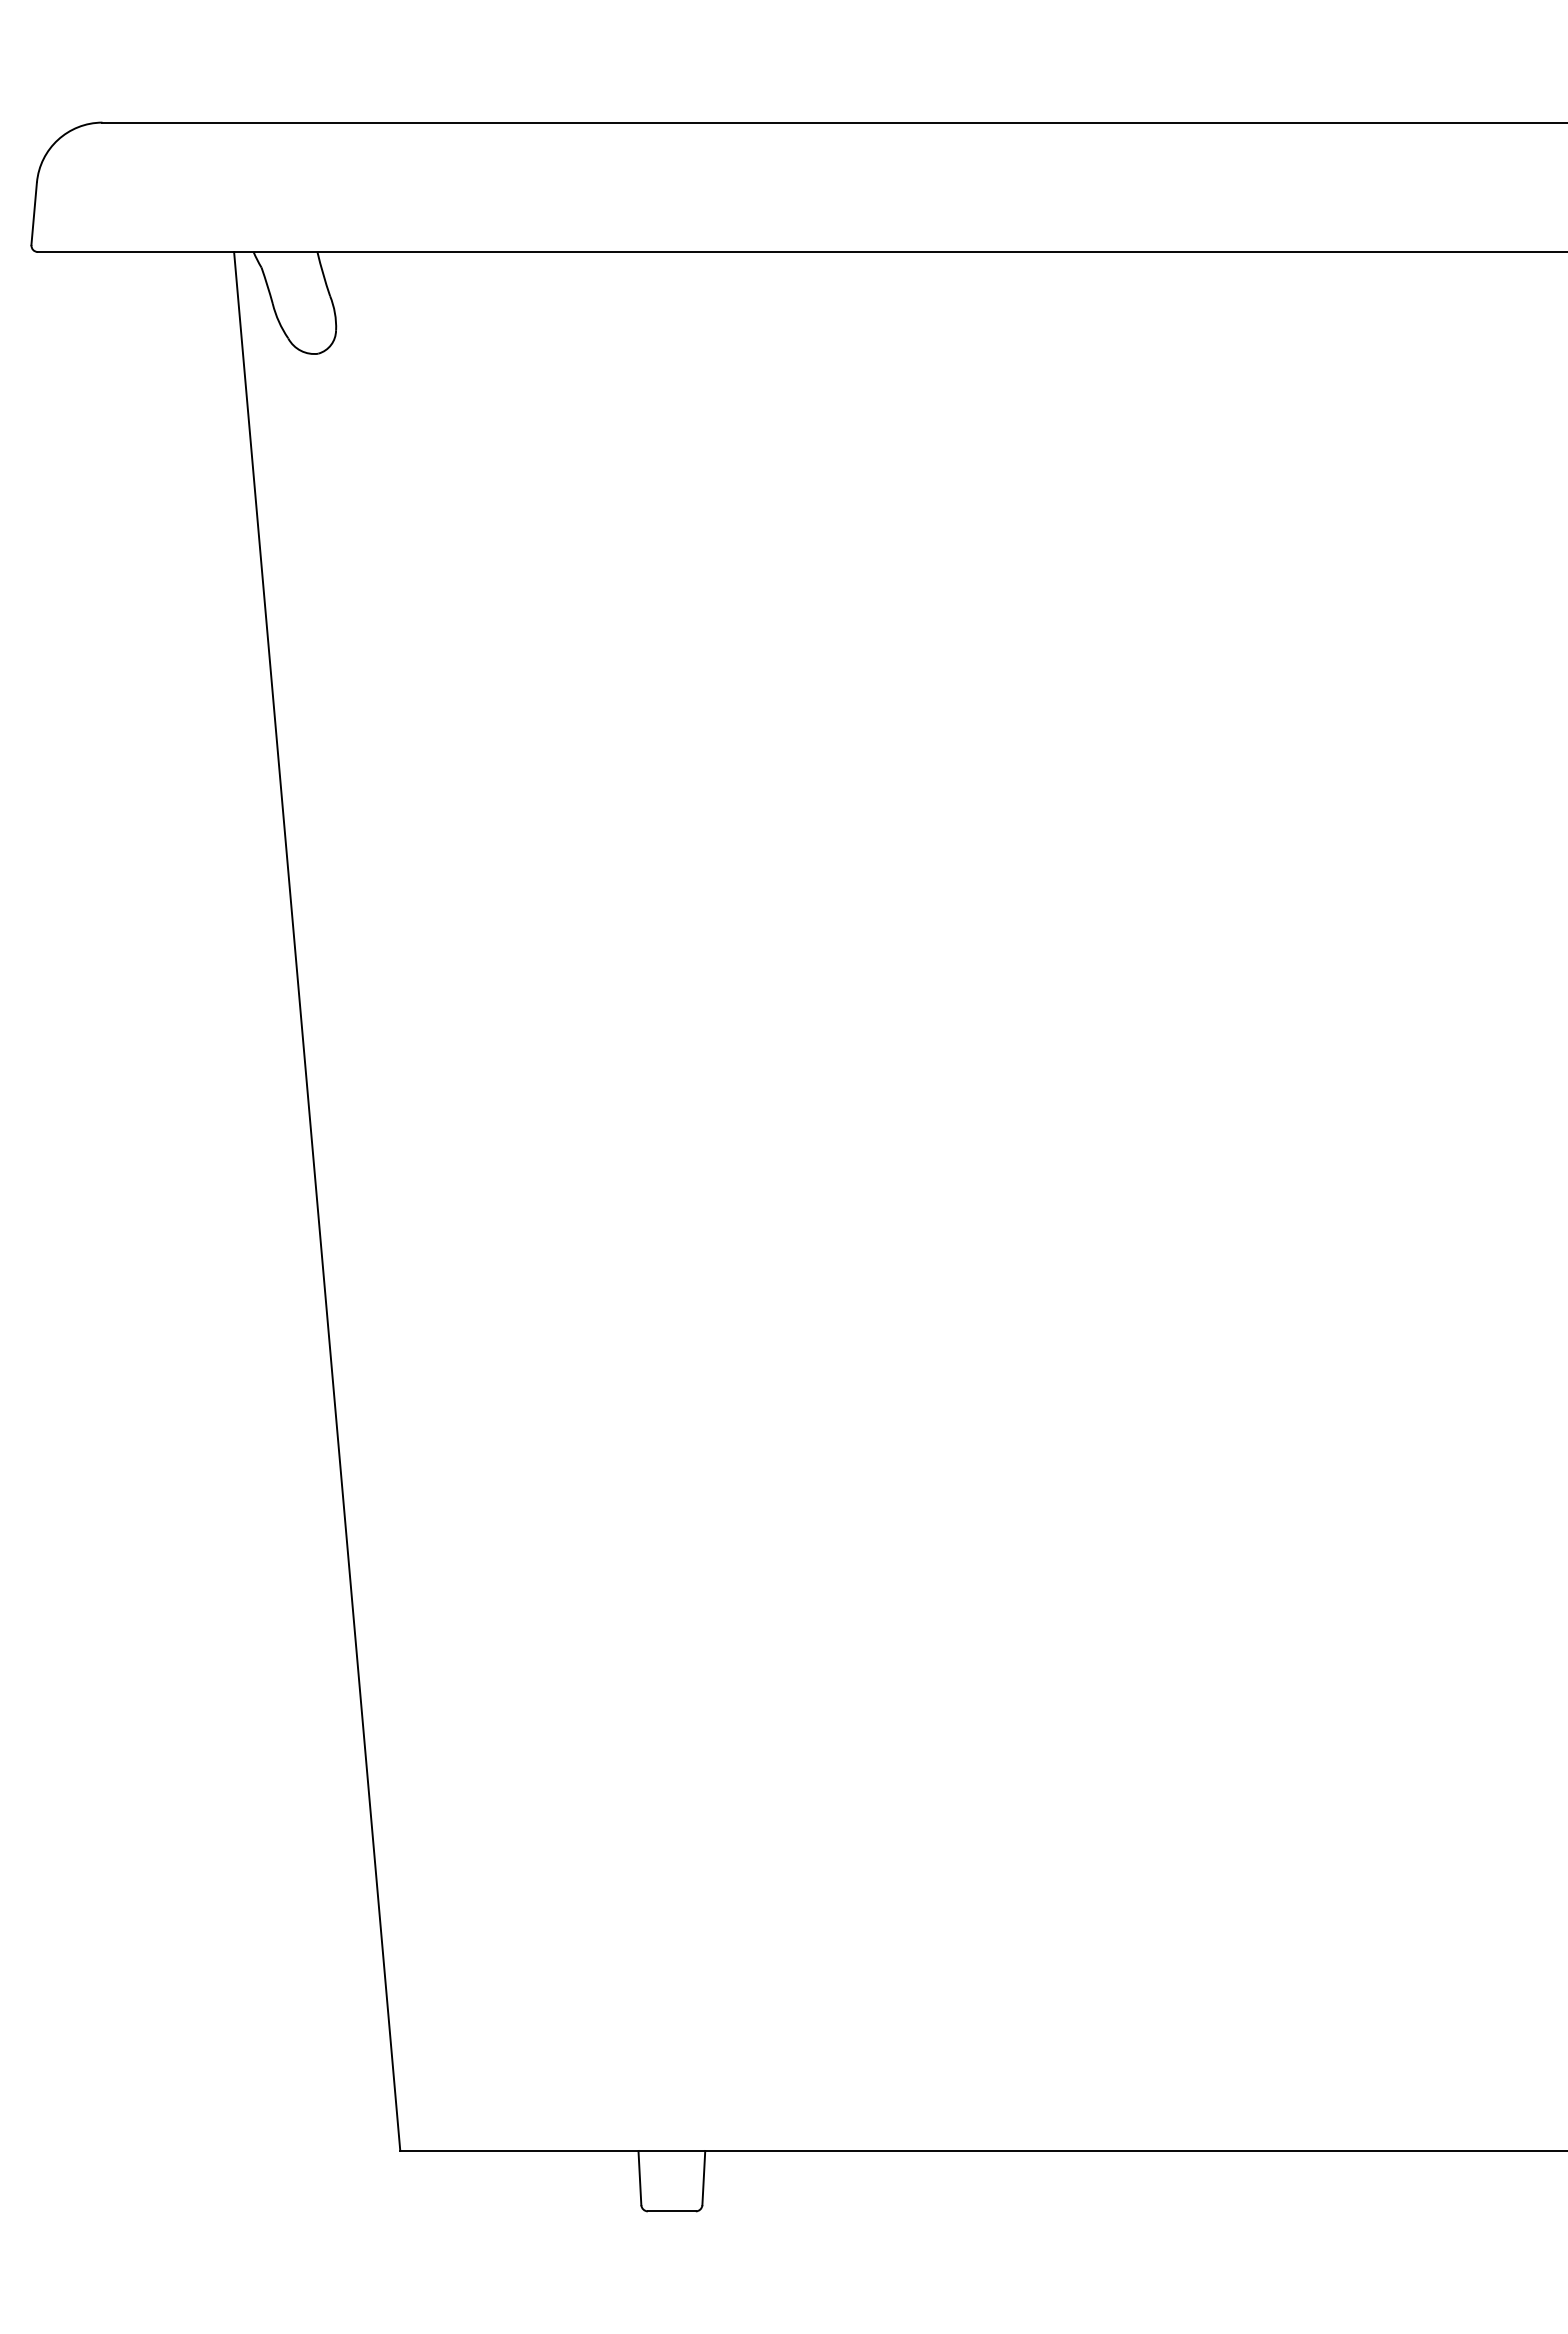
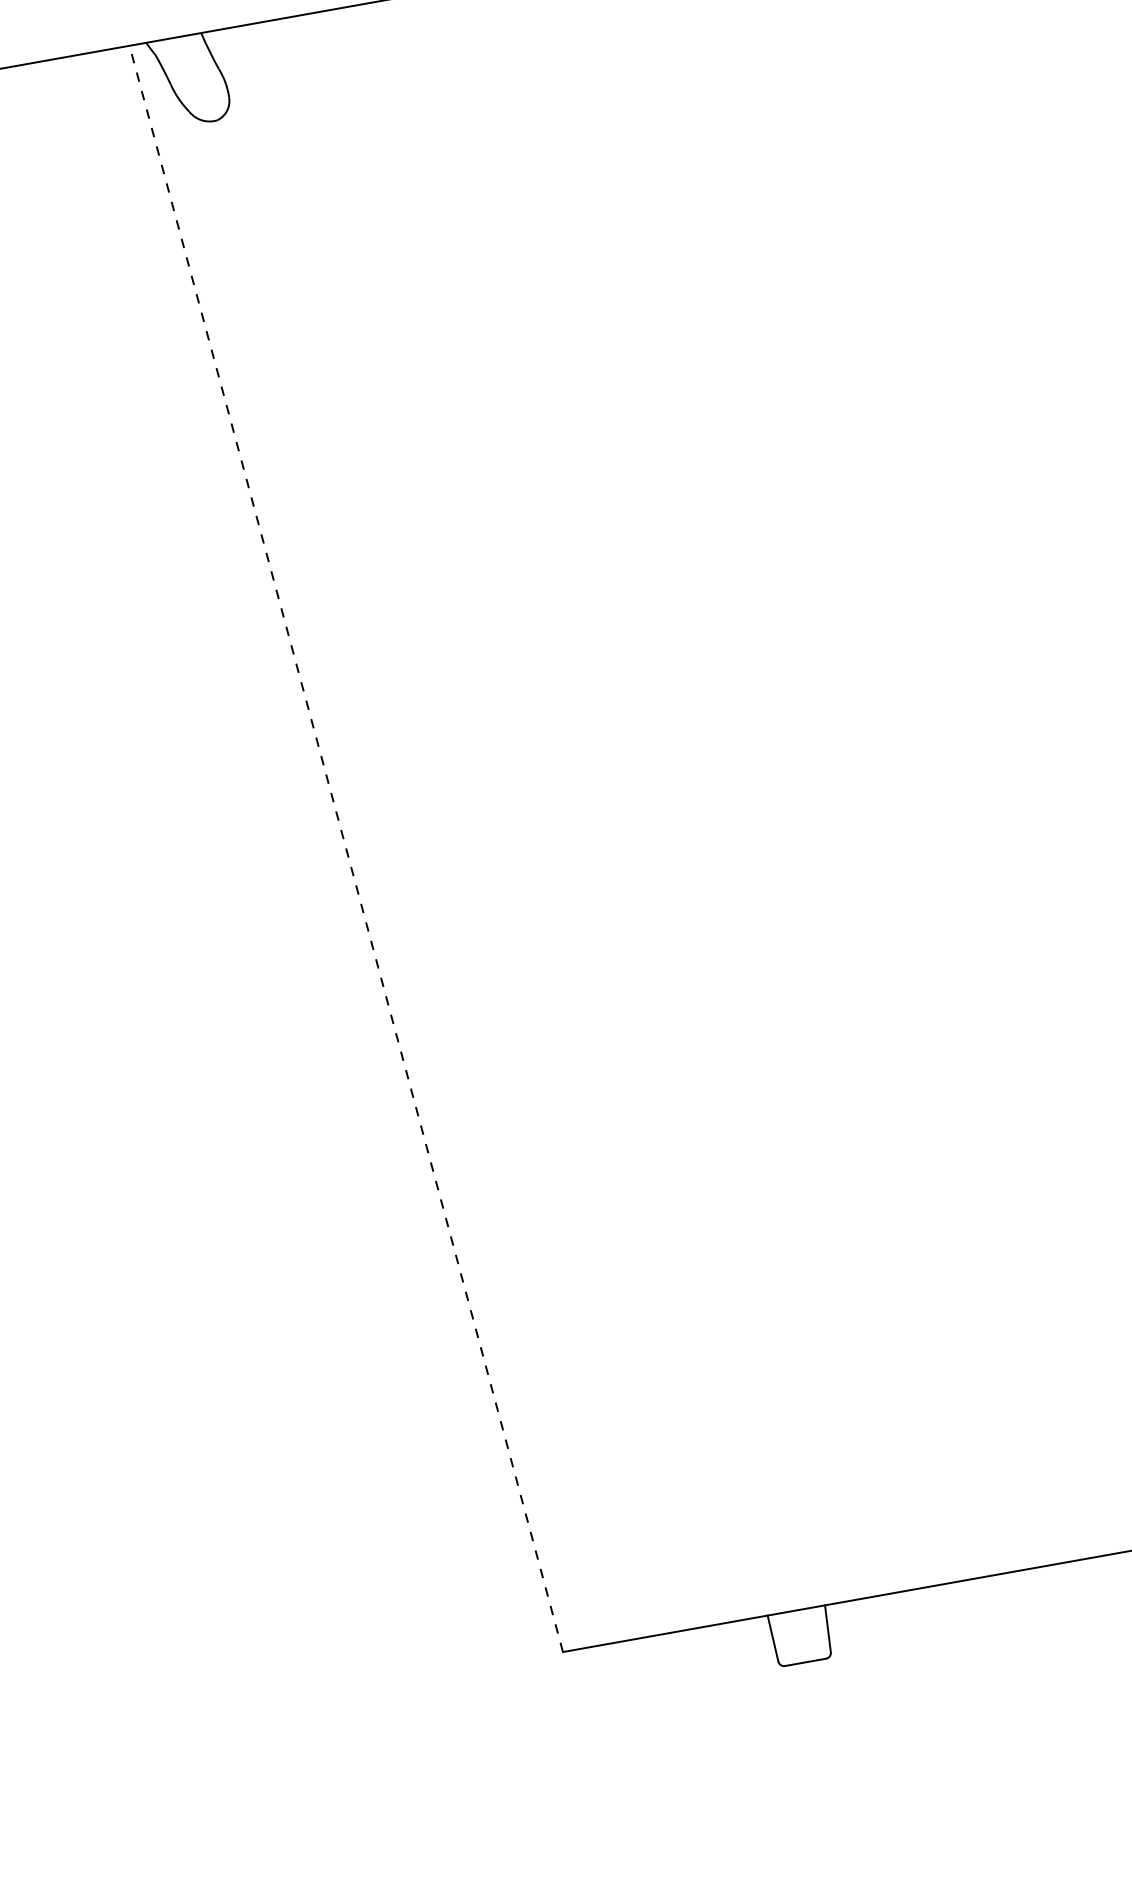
line: (317, 1201) -> (346, 848), solid -> dashed

